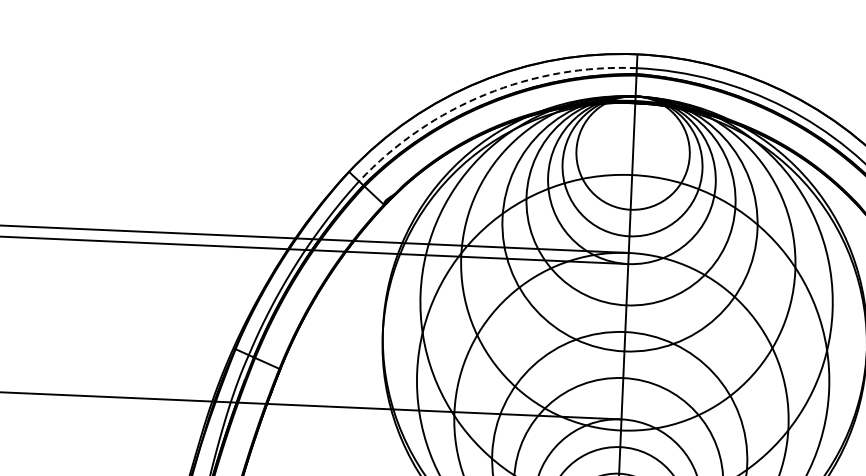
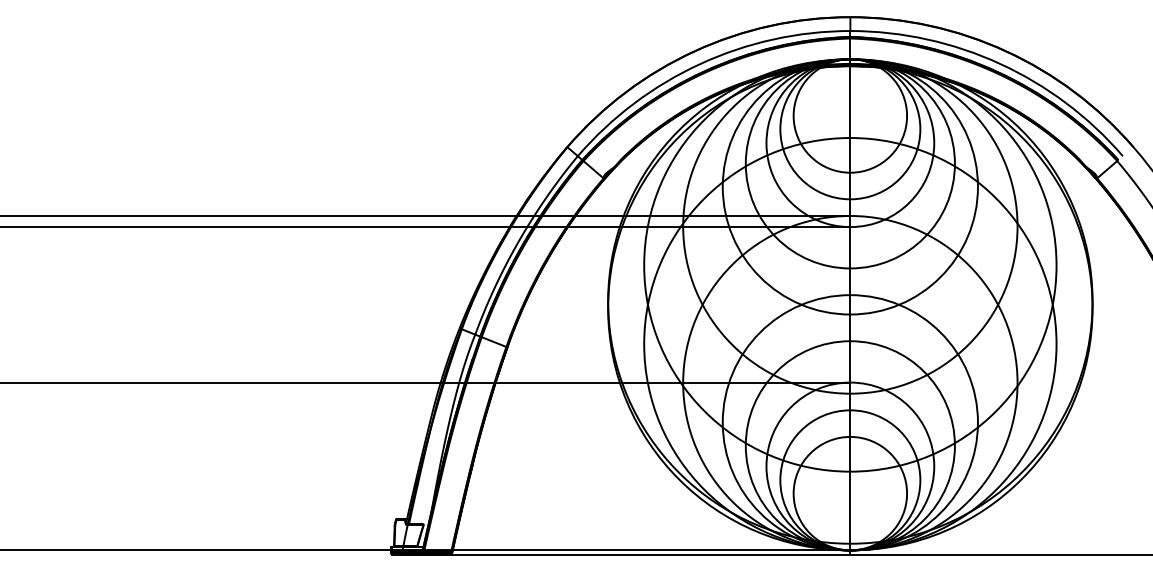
arc: (485, 94) -> (700, 63), dashed -> solid

